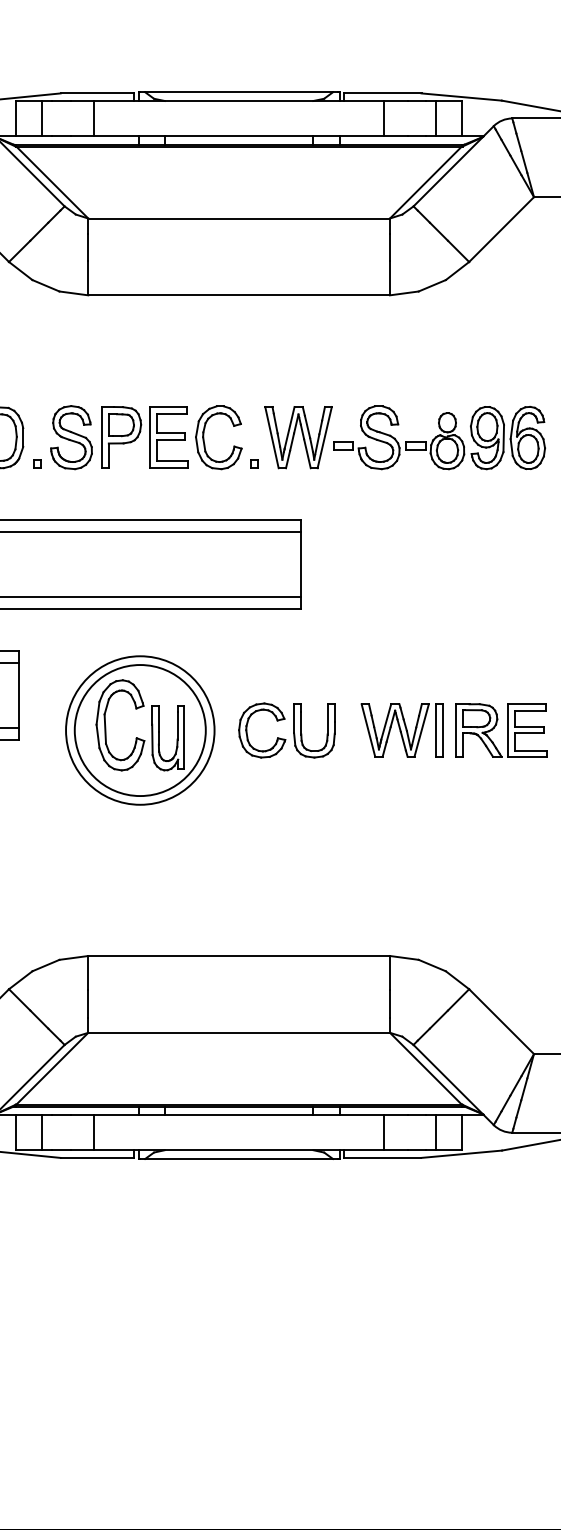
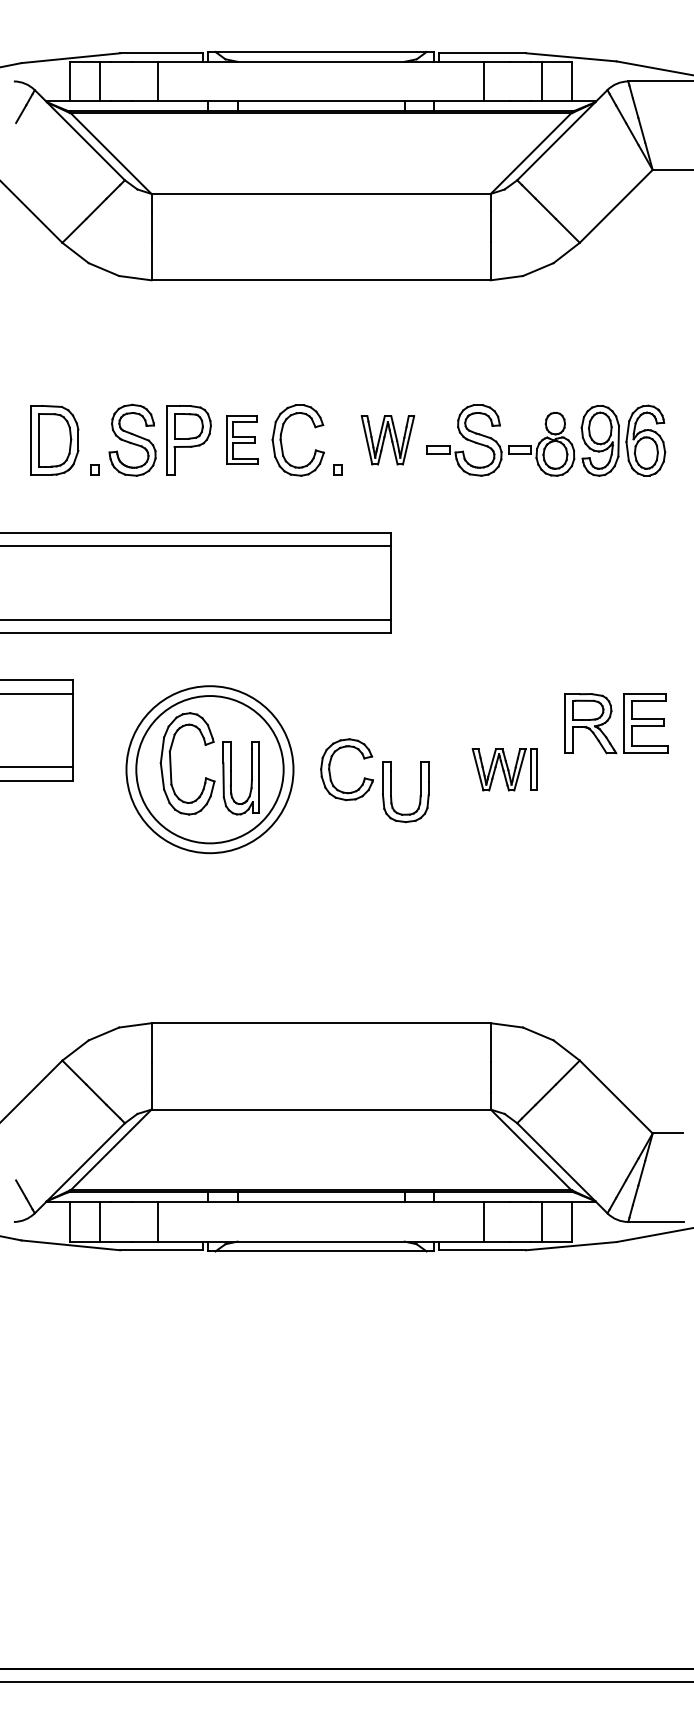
part: (169, 437) -> (242, 440), size x0.7
part: (298, 437) -> (387, 440), size x0.7
part: (402, 730) -> (504, 769), size x0.7
part: (508, 730) -> (623, 723), moved
part: (301, 731) -> (391, 792), moved

